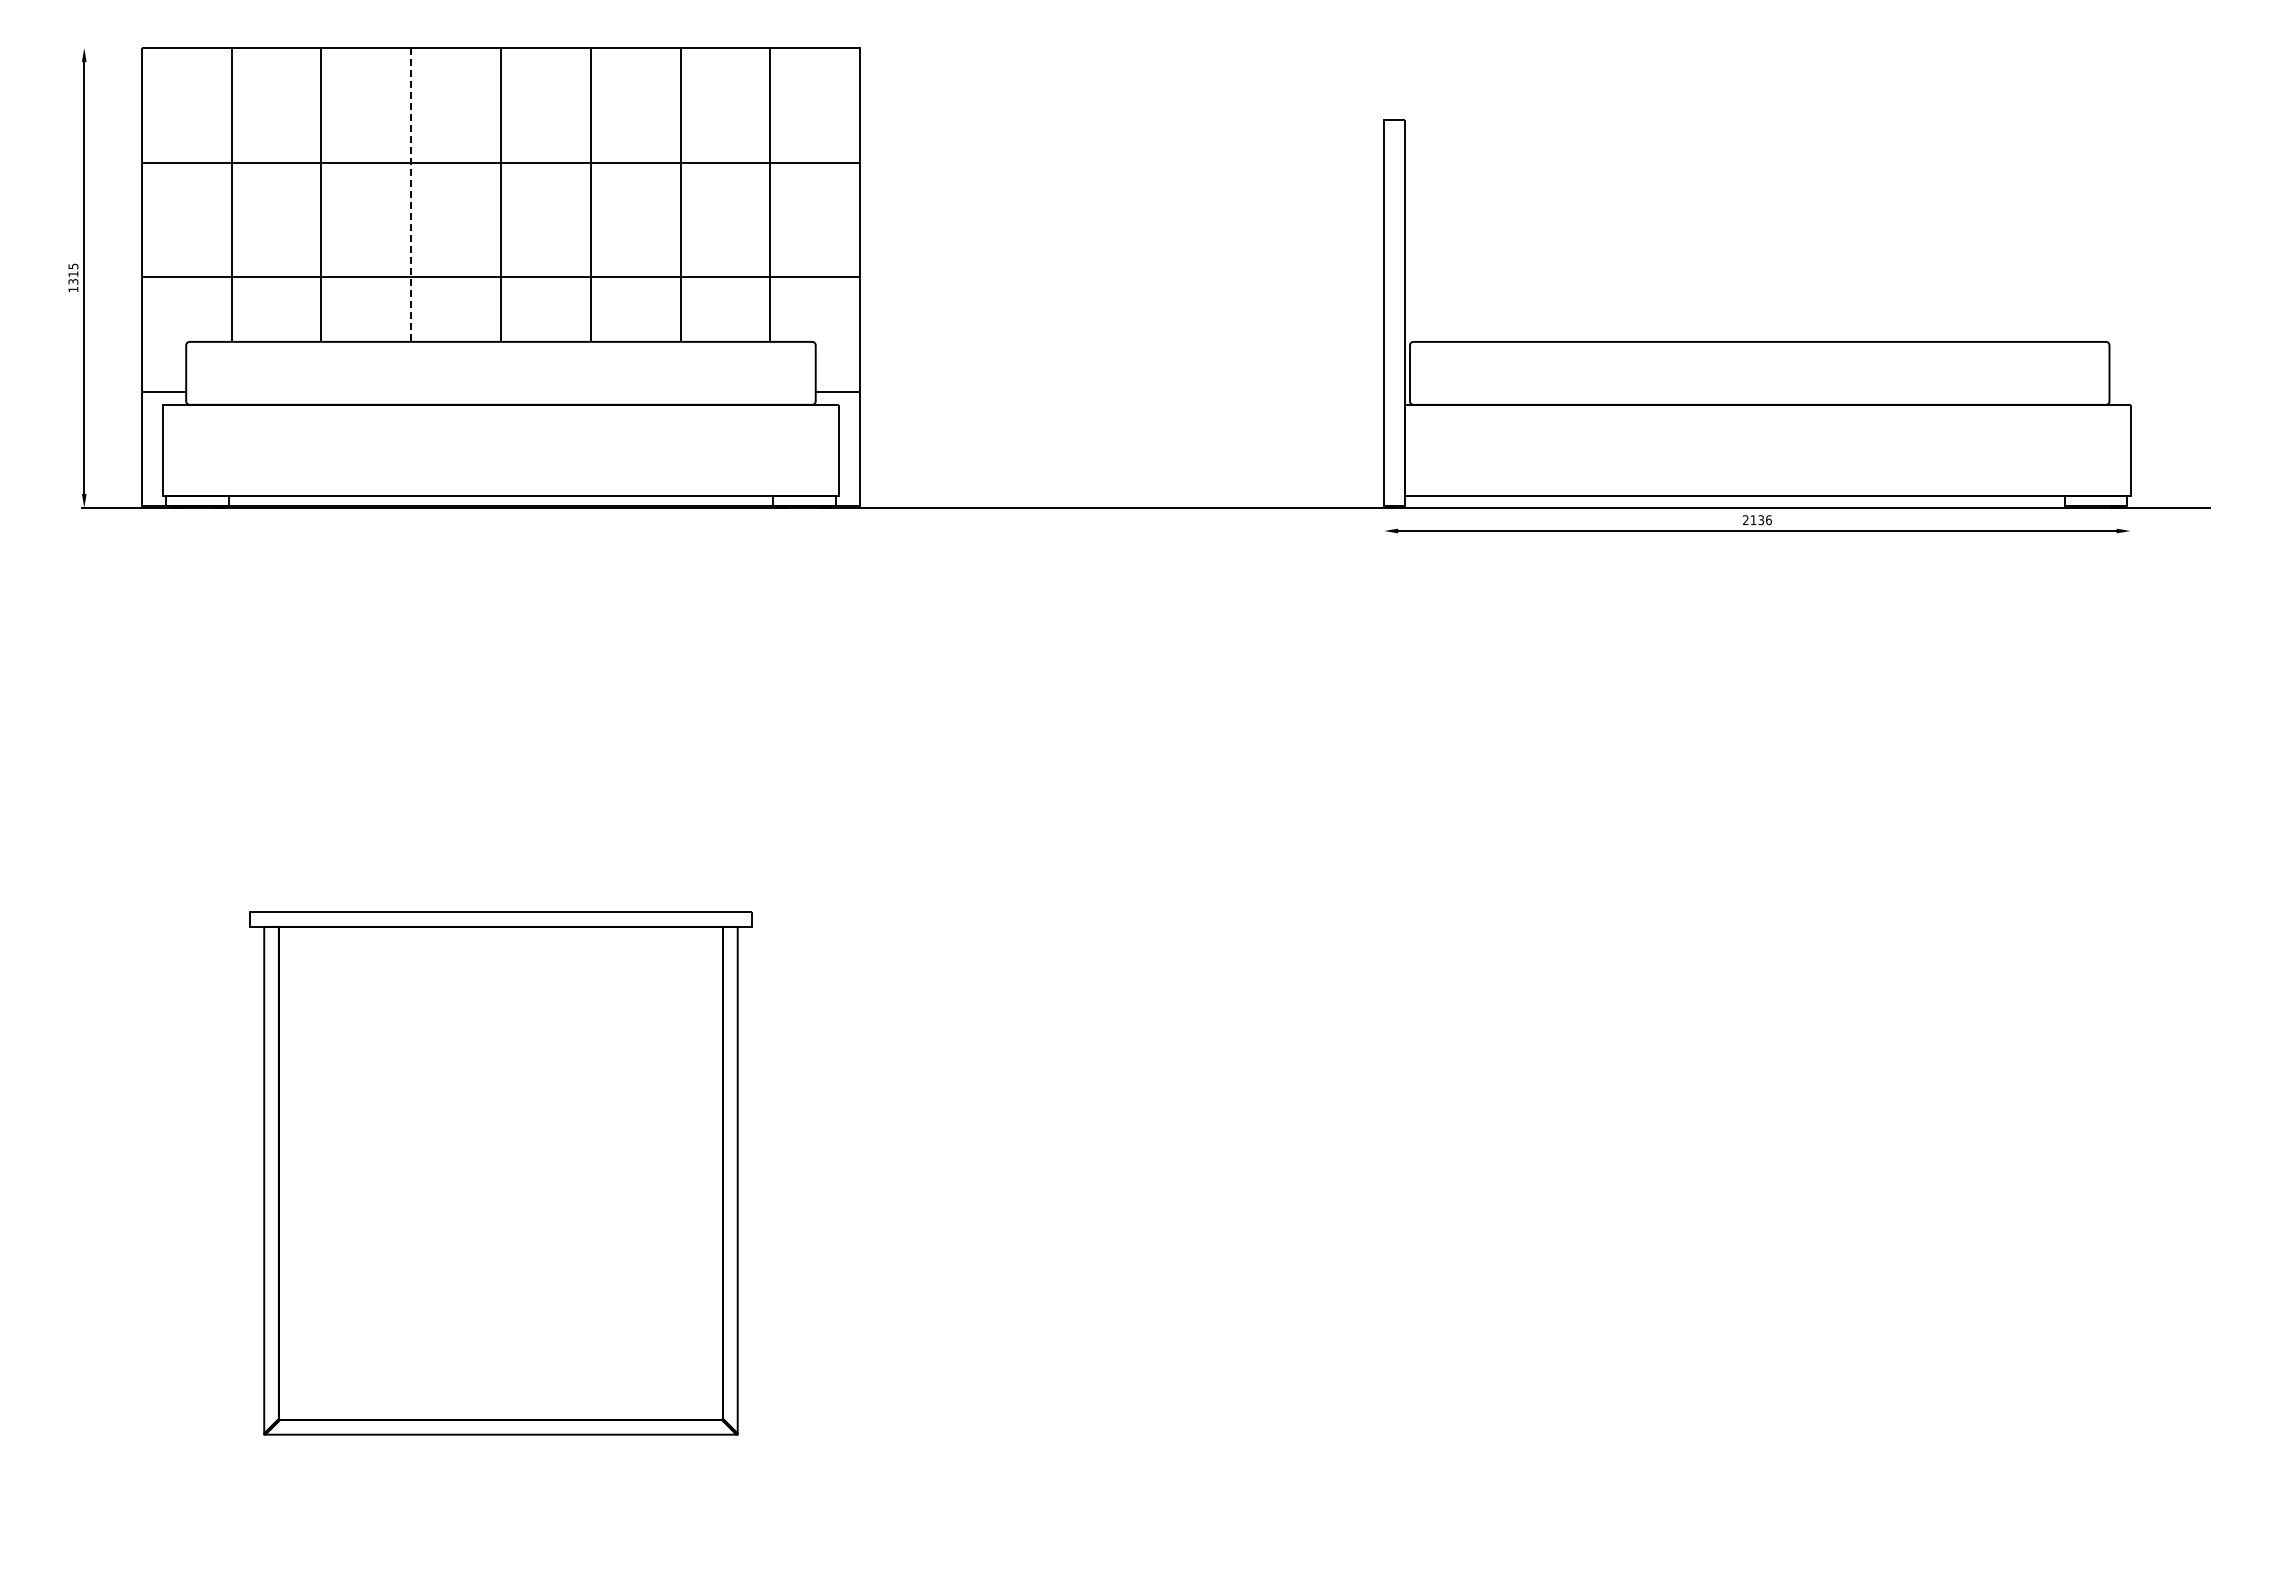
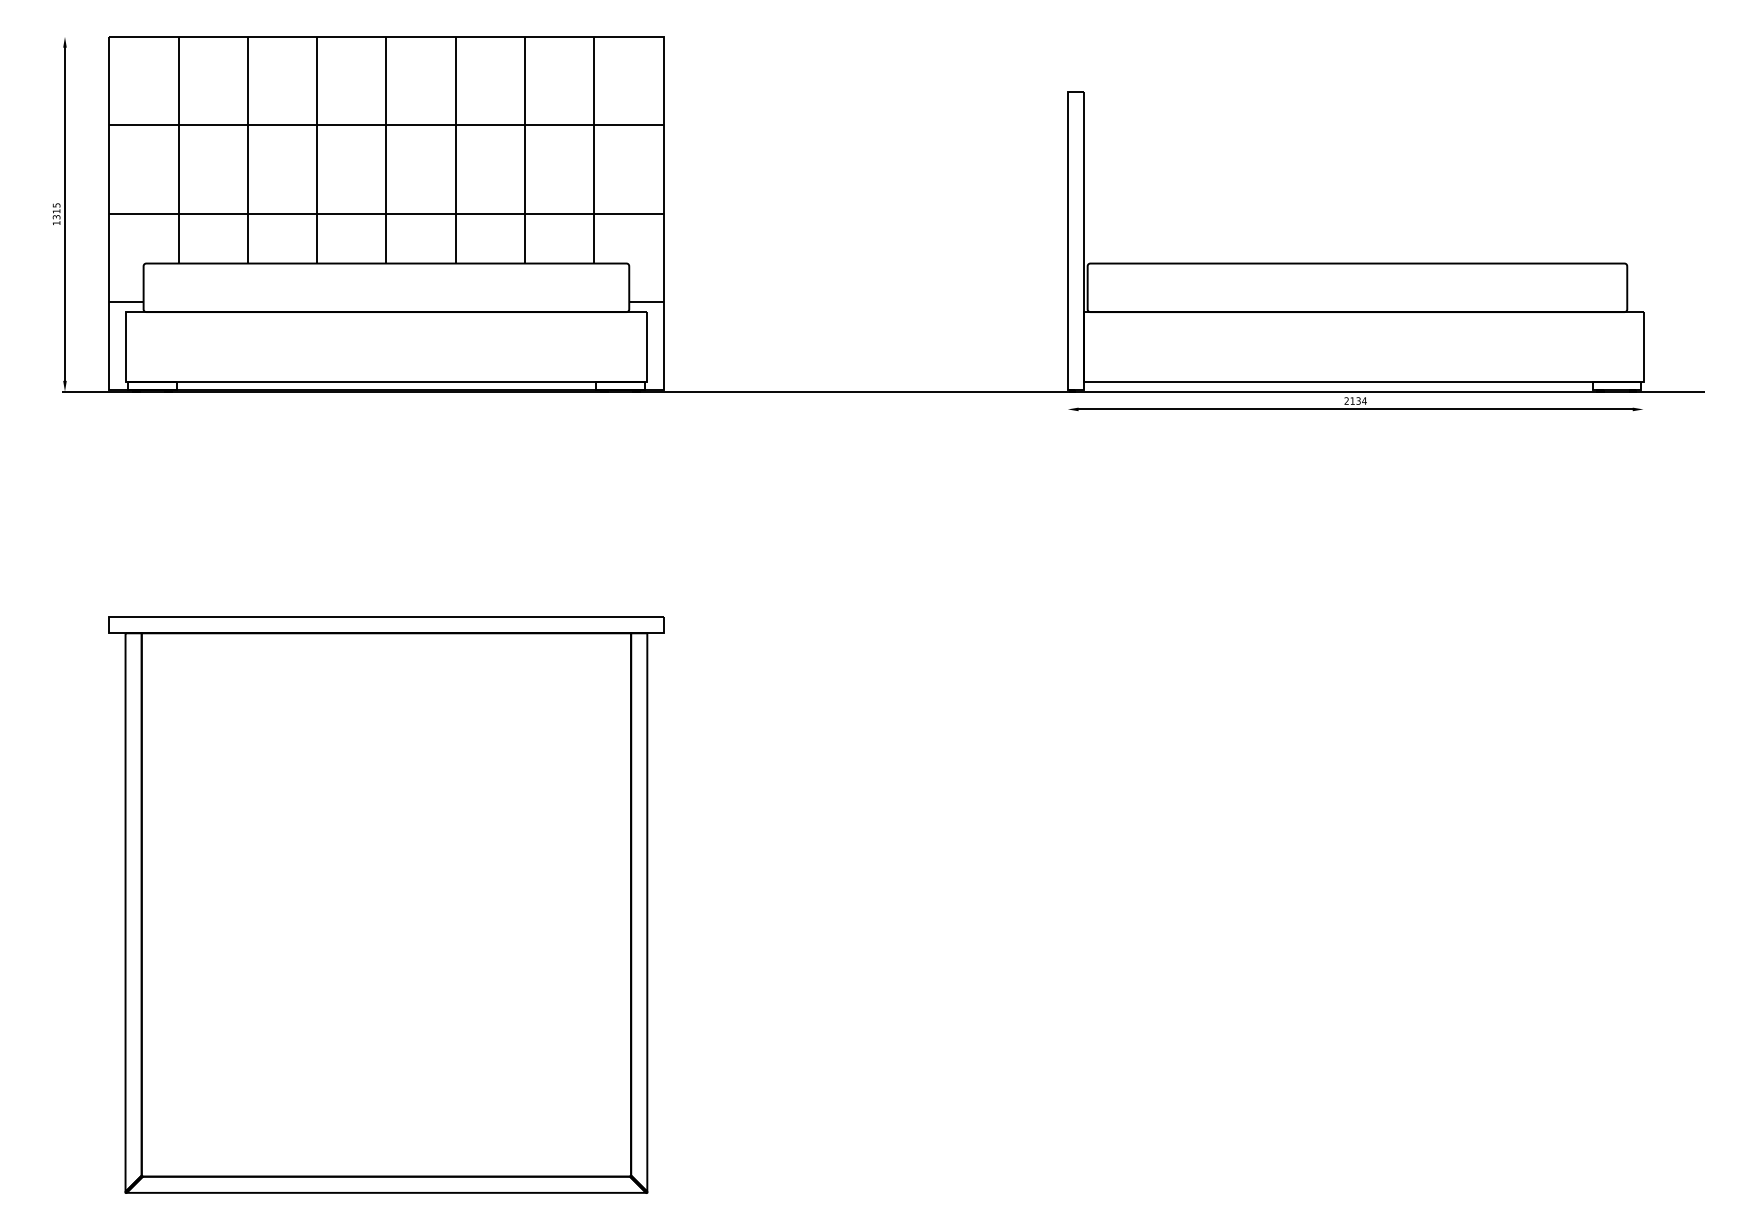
line: (411, 194) -> (317, 149), dashed -> solid
text: (1768, 520) -> (1364, 401), 2136 -> 2134
part: (500, 1173) -> (386, 905), size x1.43

